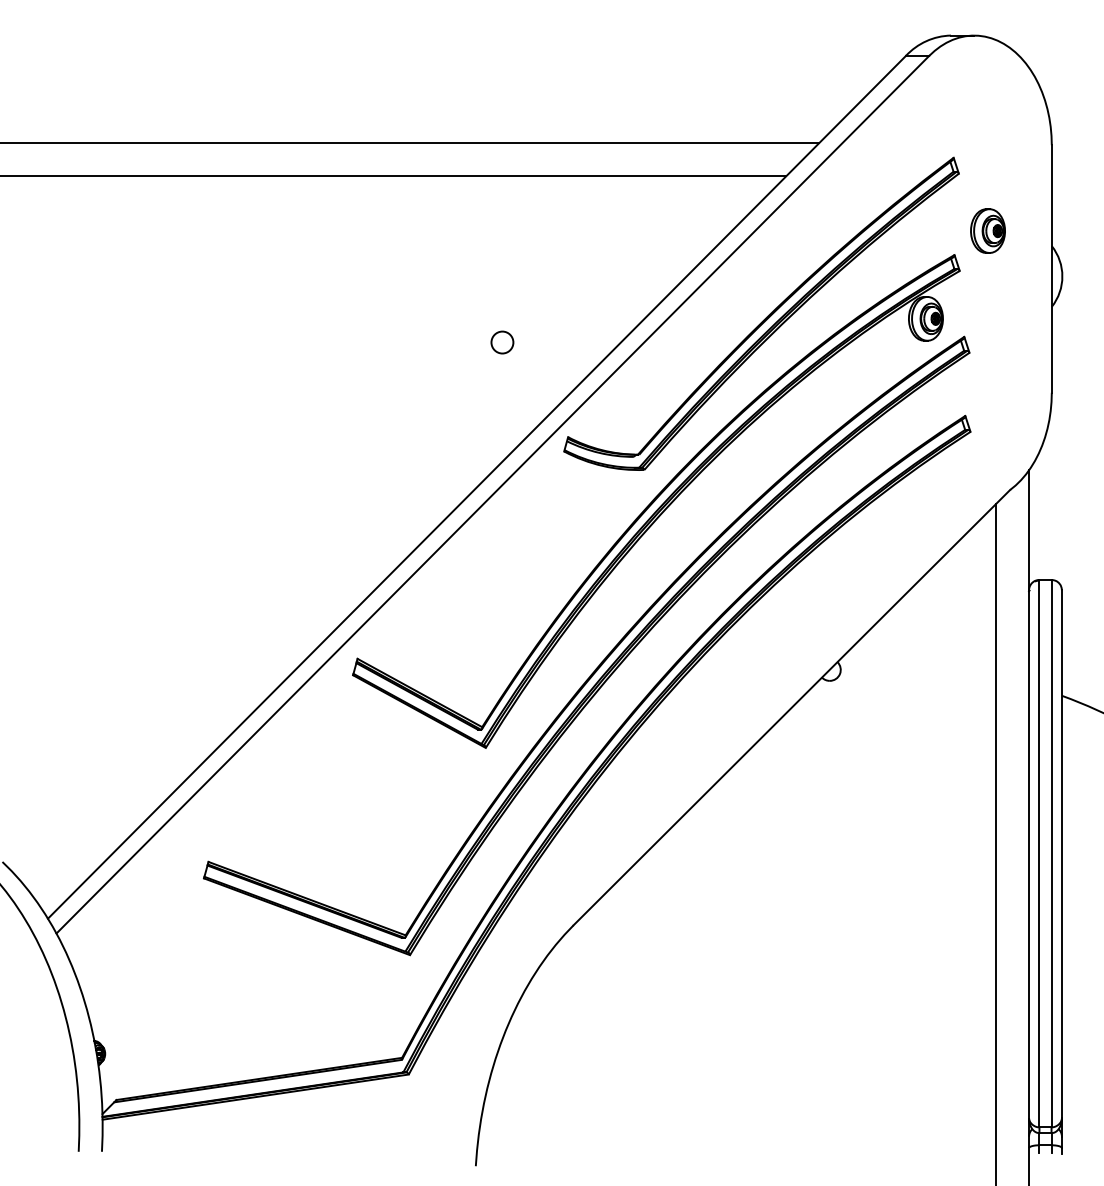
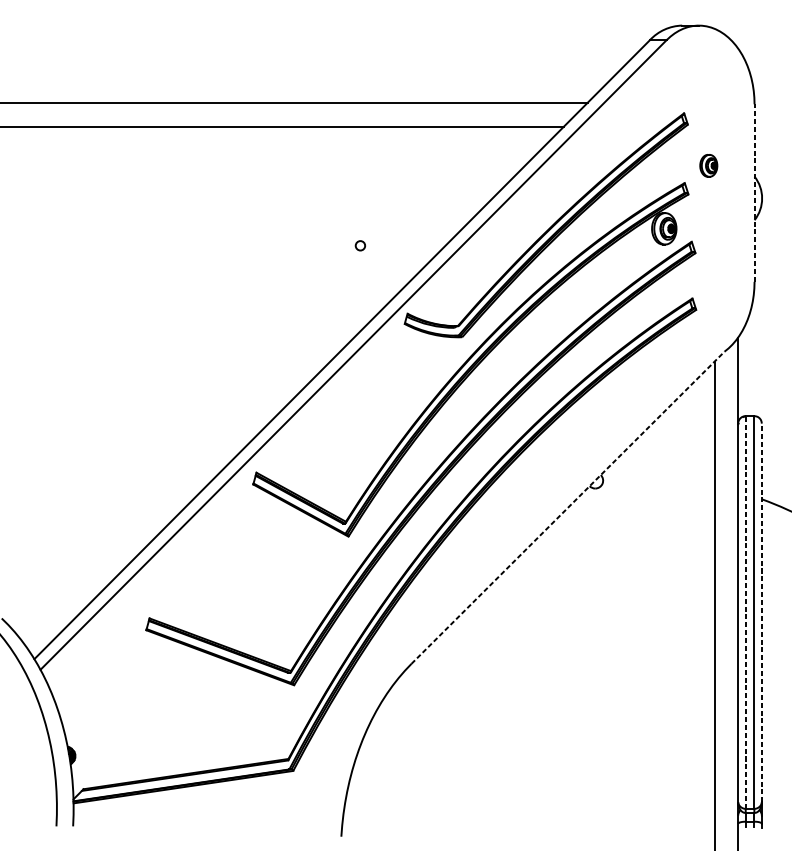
part: (987, 230) -> (708, 165), size x0.7
line: (1051, 269) -> (754, 193), solid -> dashed
circle: (502, 342) -> (360, 245), size x0.6
line: (792, 707) -> (568, 507), solid -> dashed
line: (1039, 853) -> (745, 612), solid -> dashed
line: (1061, 854) -> (761, 613), solid -> dashed

